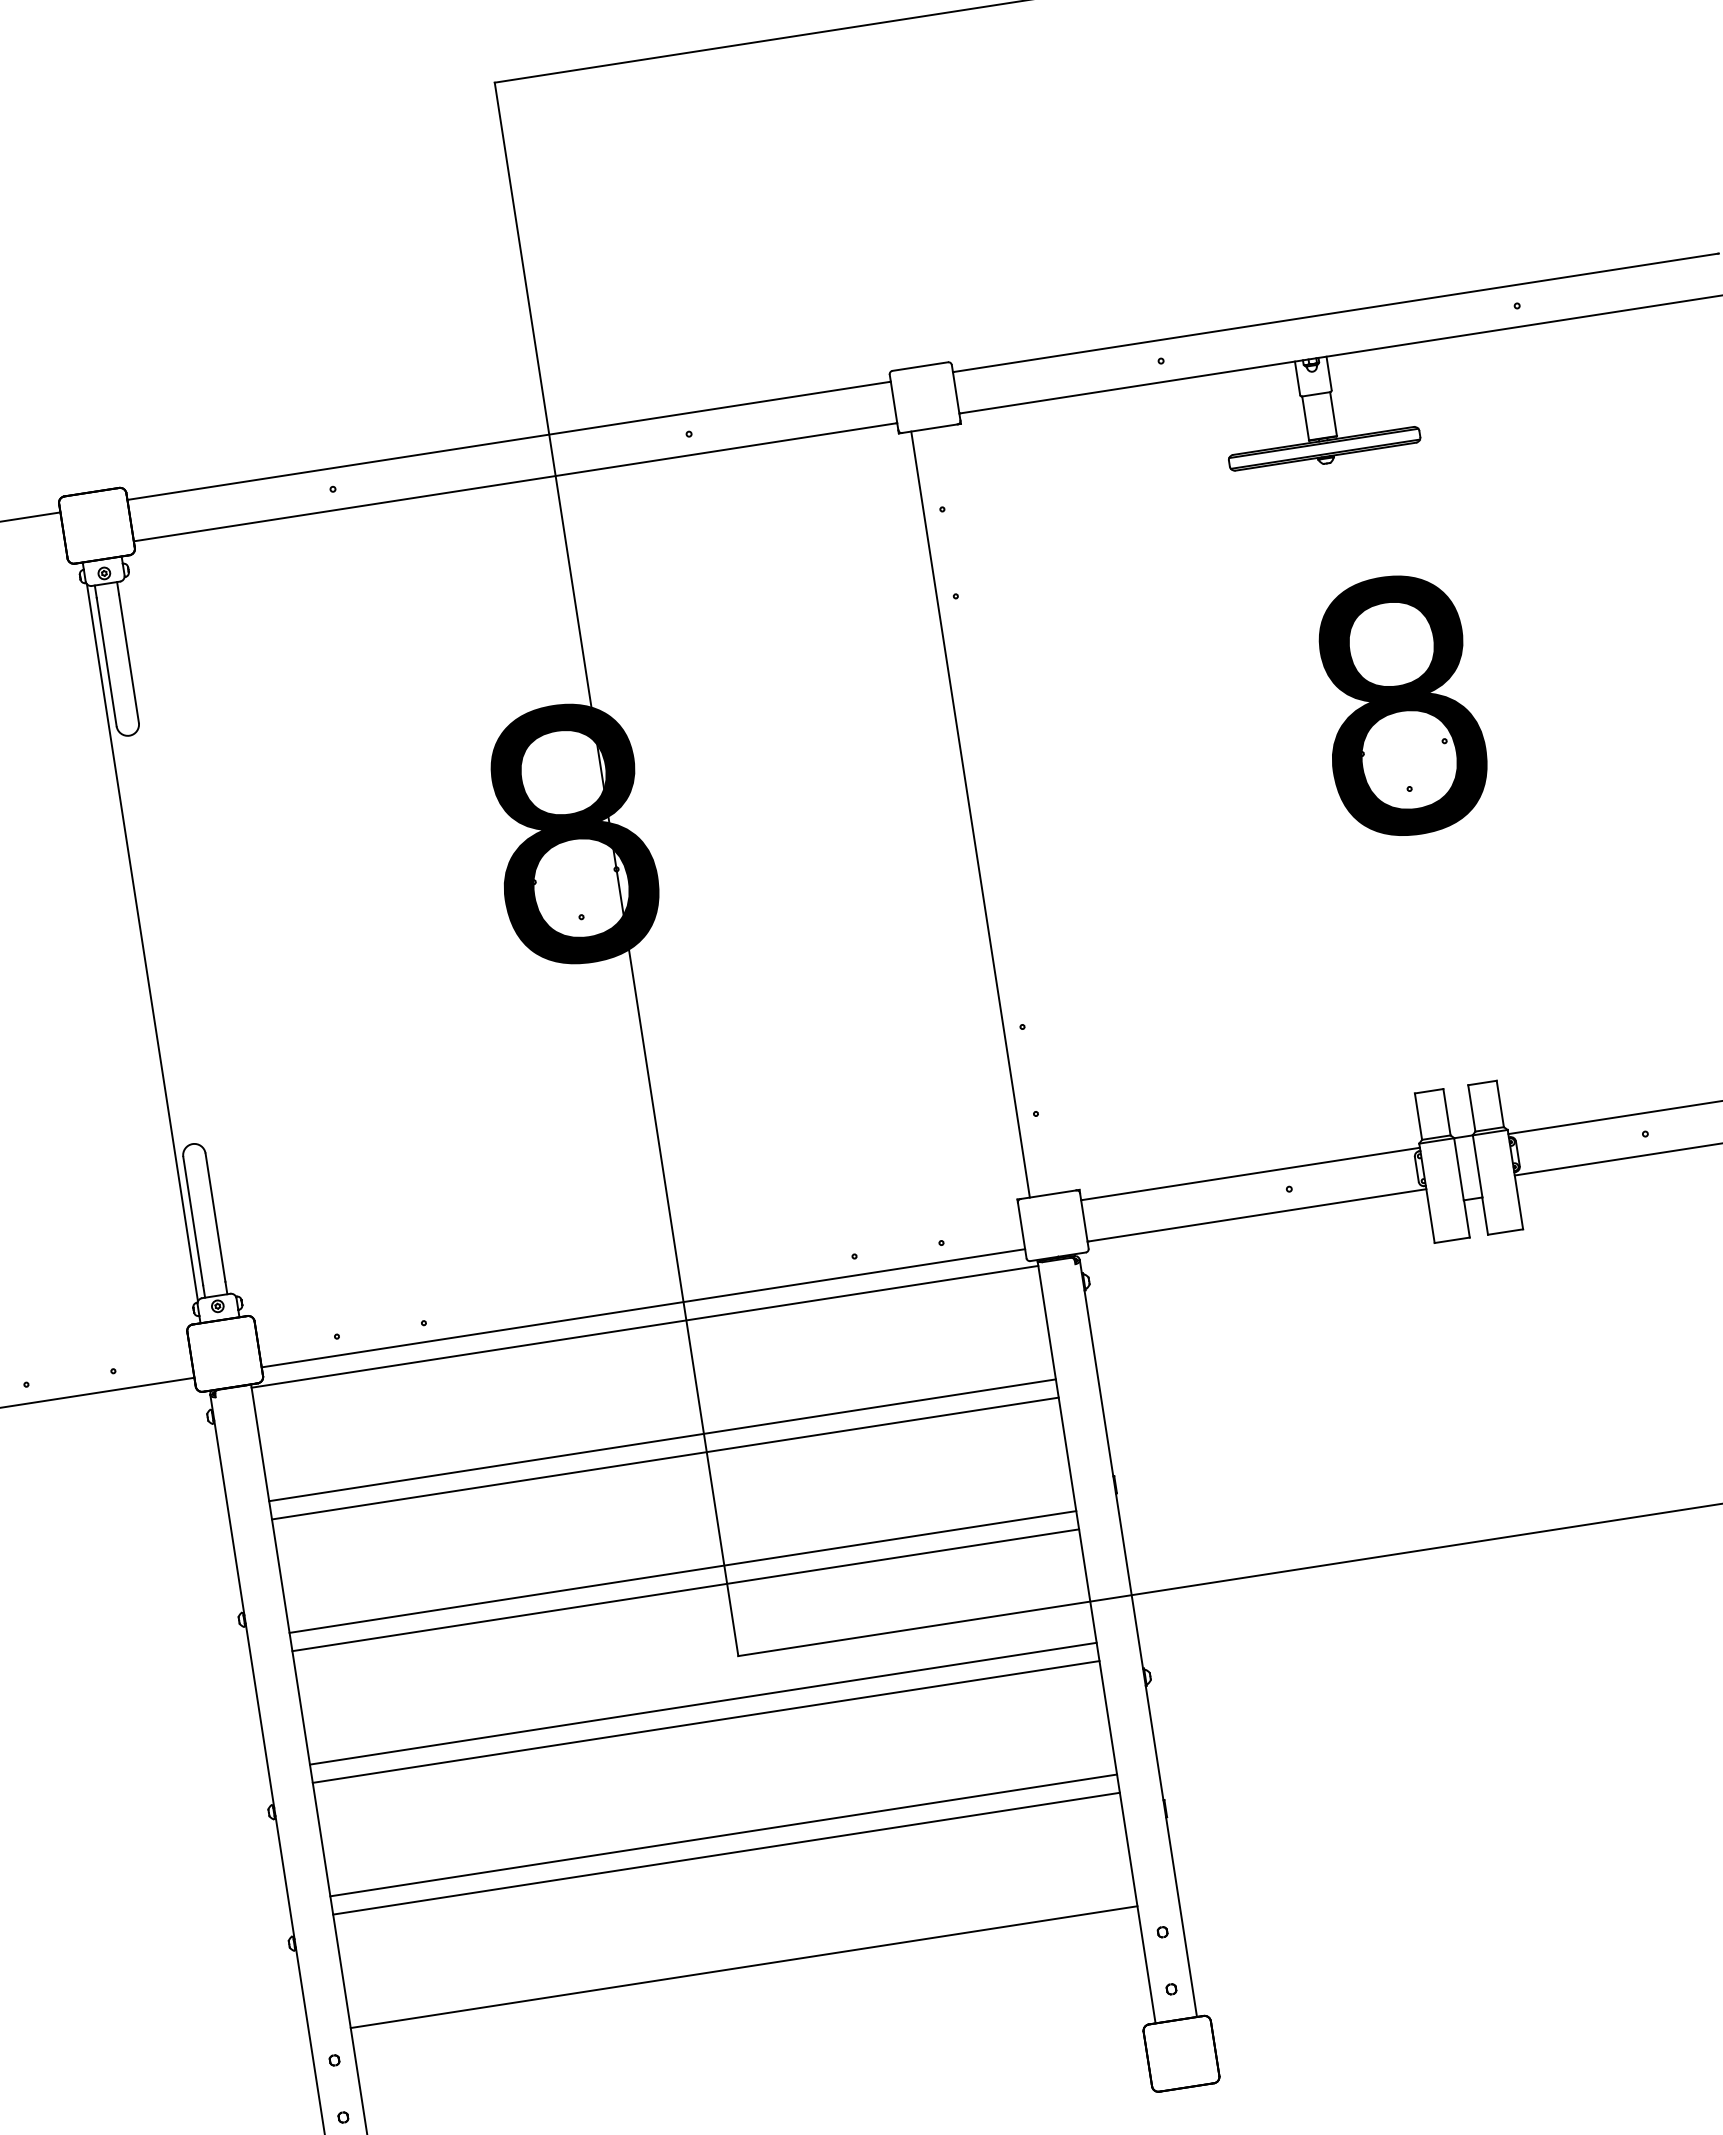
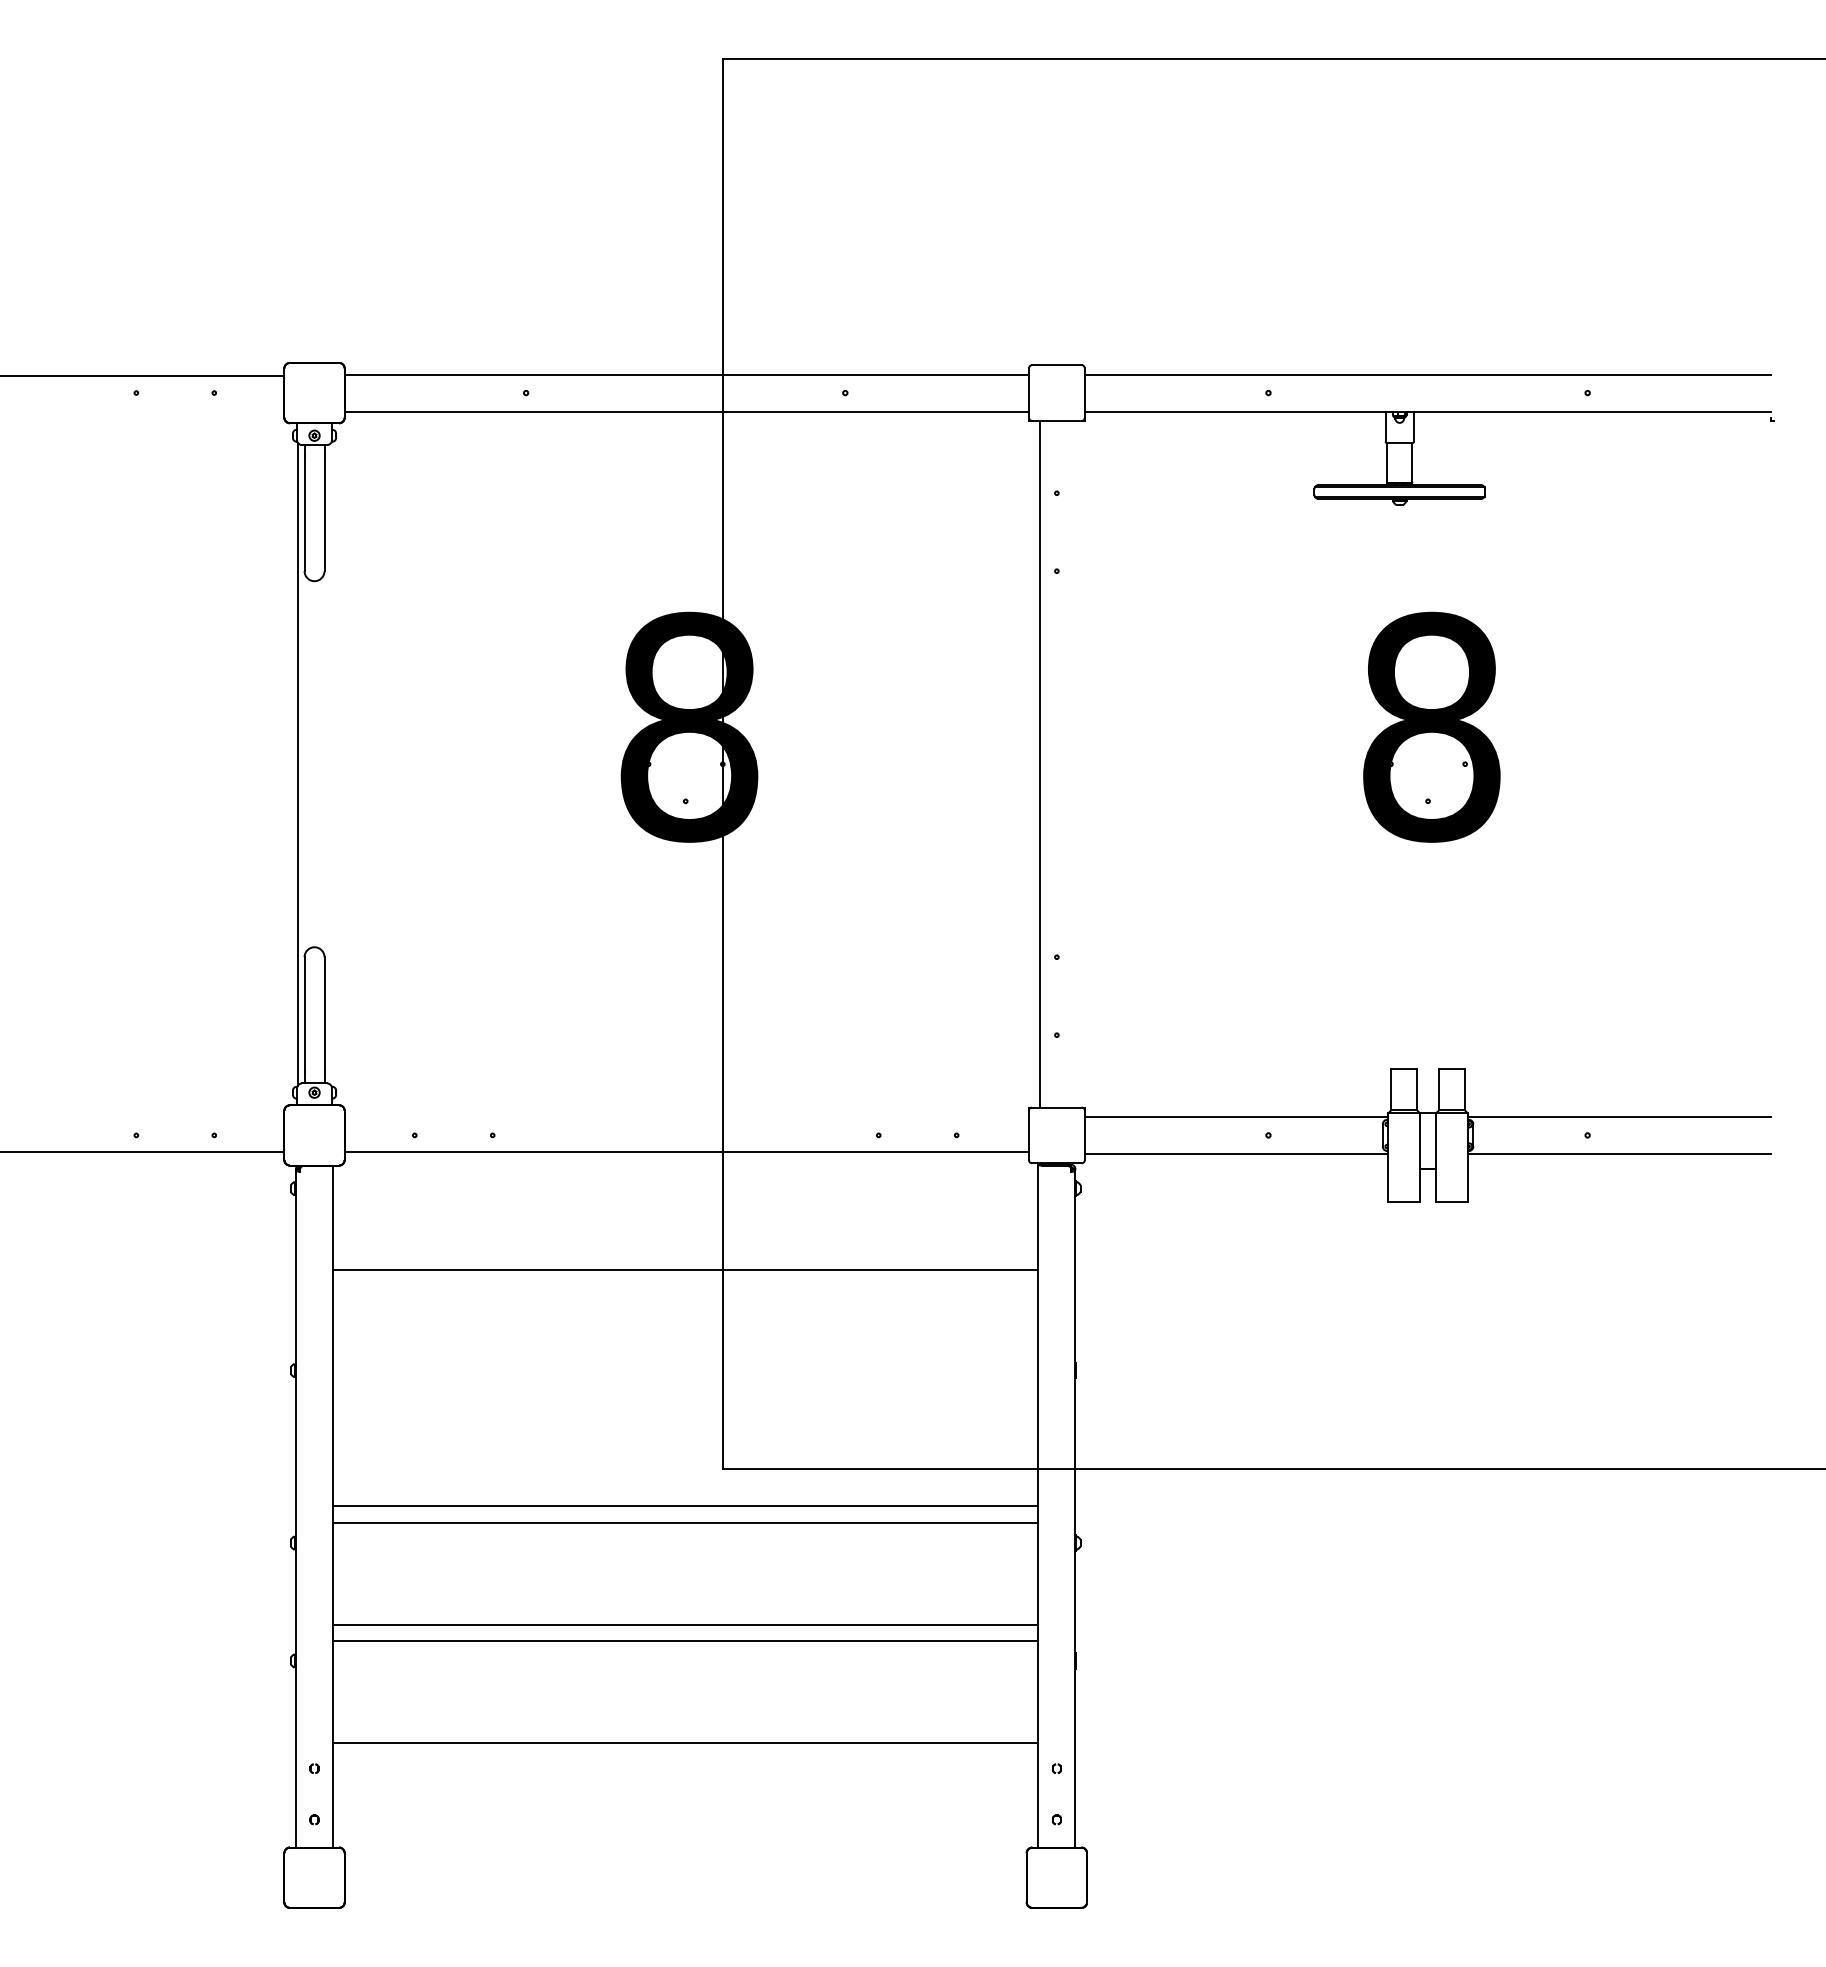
line: (644, 1326) -> (685, 1168), removed
line: (665, 1458) -> (685, 1286), removed
line: (682, 1572) -> (685, 1388), removed
line: (685, 1590) -> (685, 1404), removed

